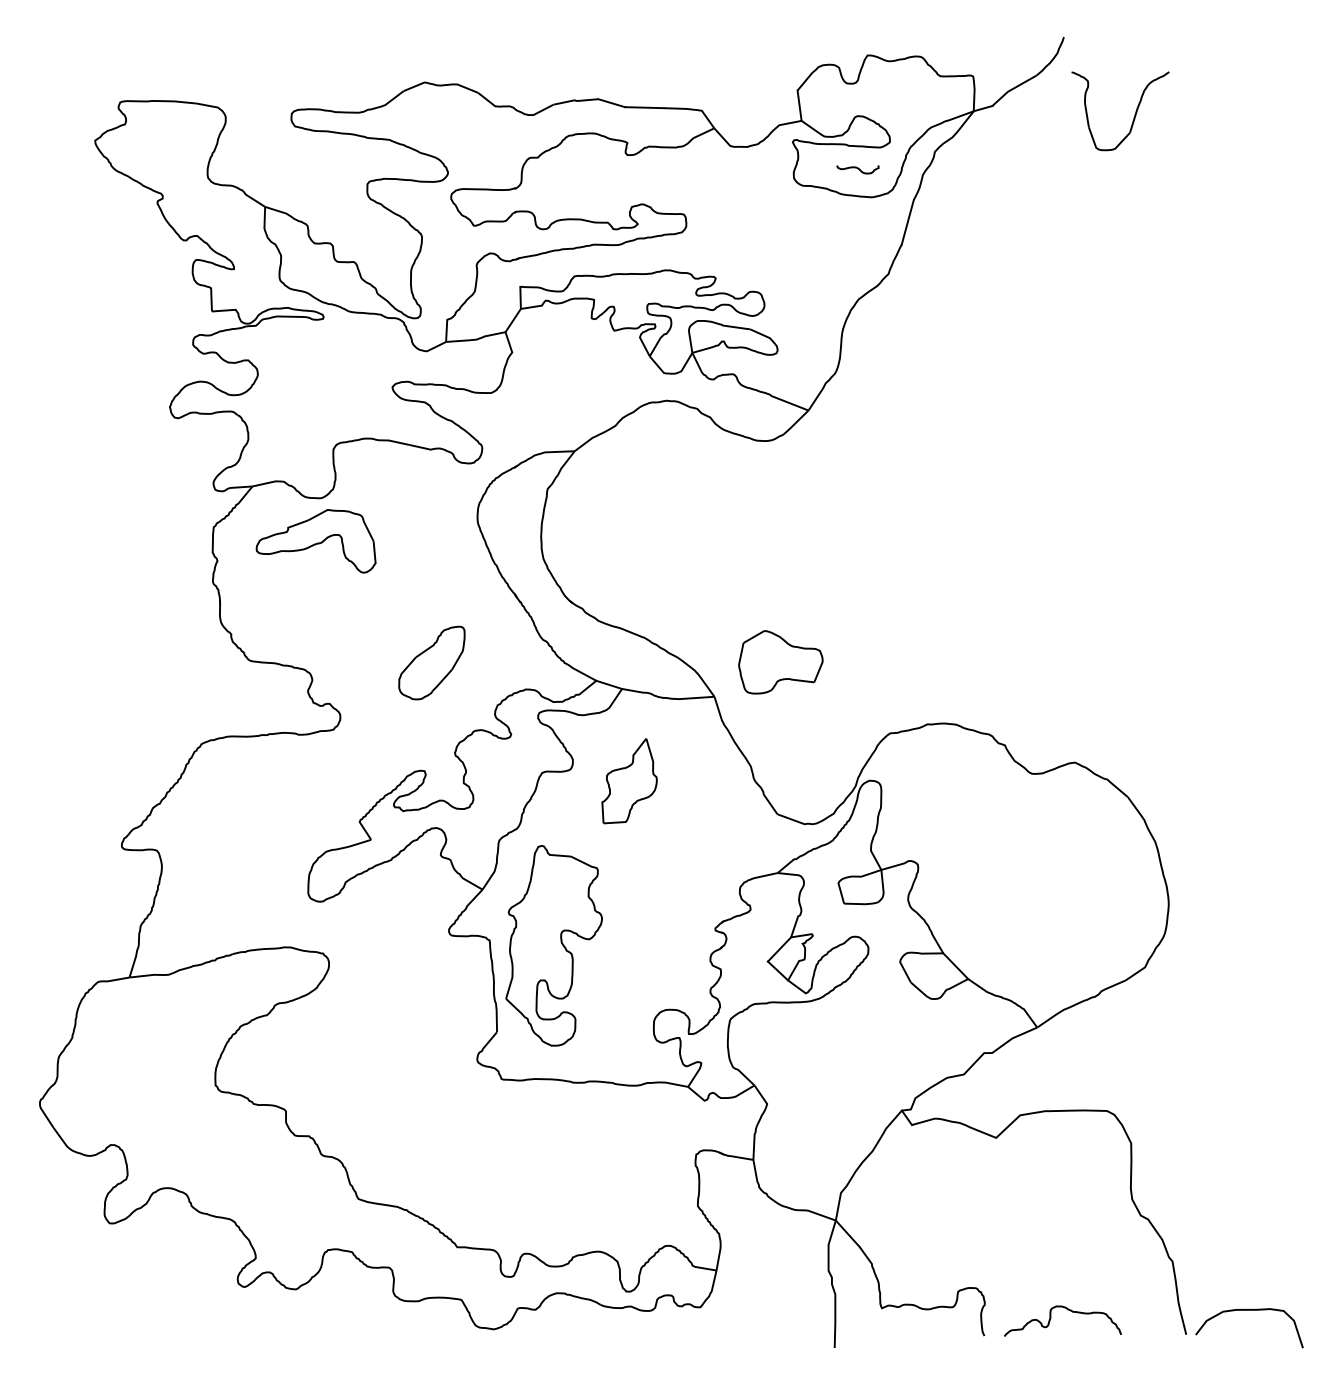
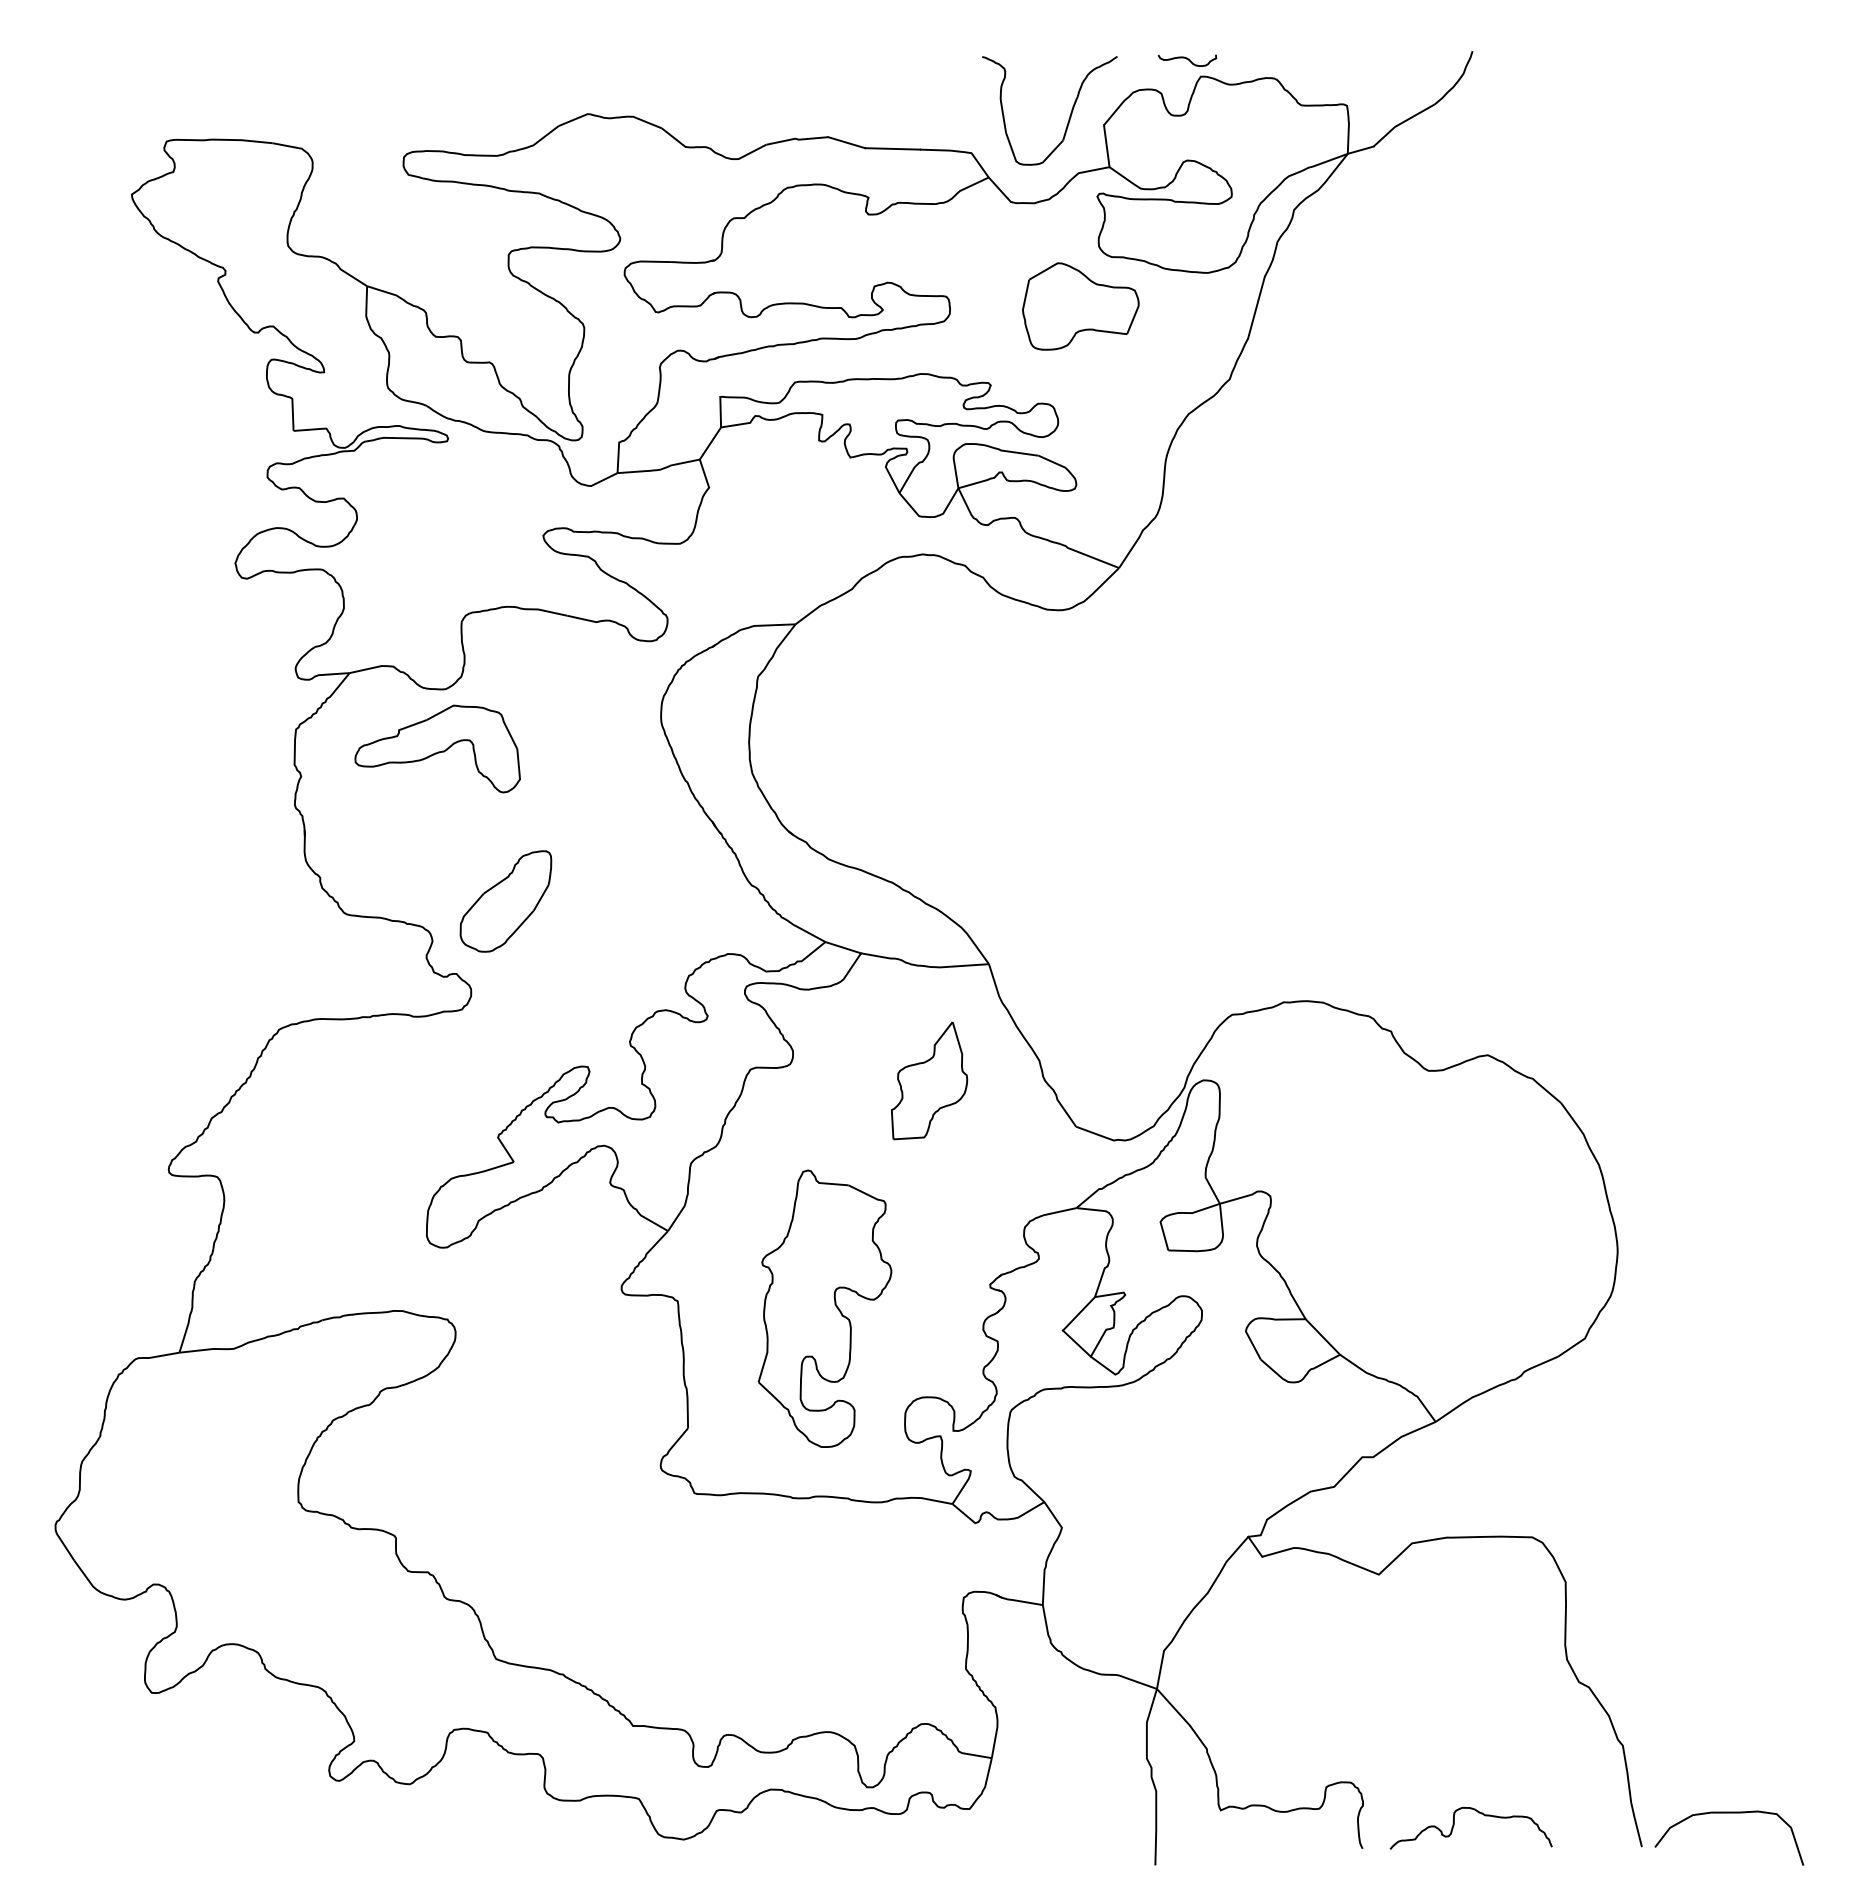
part: (1134, 114) -> (1069, 115), moved
curve: (857, 168) -> (1187, 59), moved
part: (780, 662) -> (1080, 306), moved
part: (431, 663) -> (505, 901), moved
part: (629, 780) -> (929, 1080), moved
part: (553, 945) -> (824, 1308), moved

